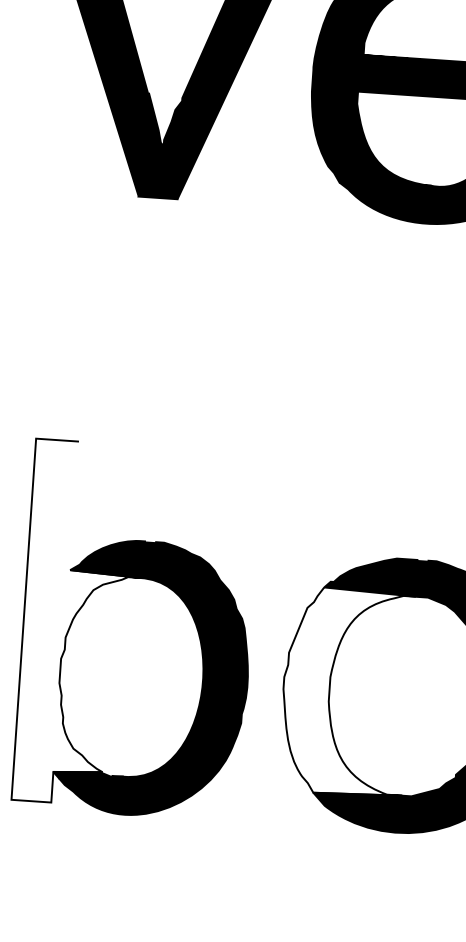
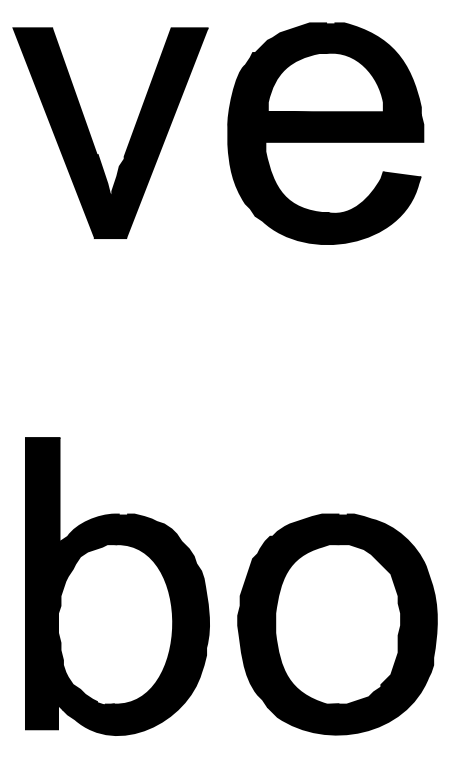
fill: (80, 622) -> (71, 583), added
fill: (345, 692) -> (288, 624), added

